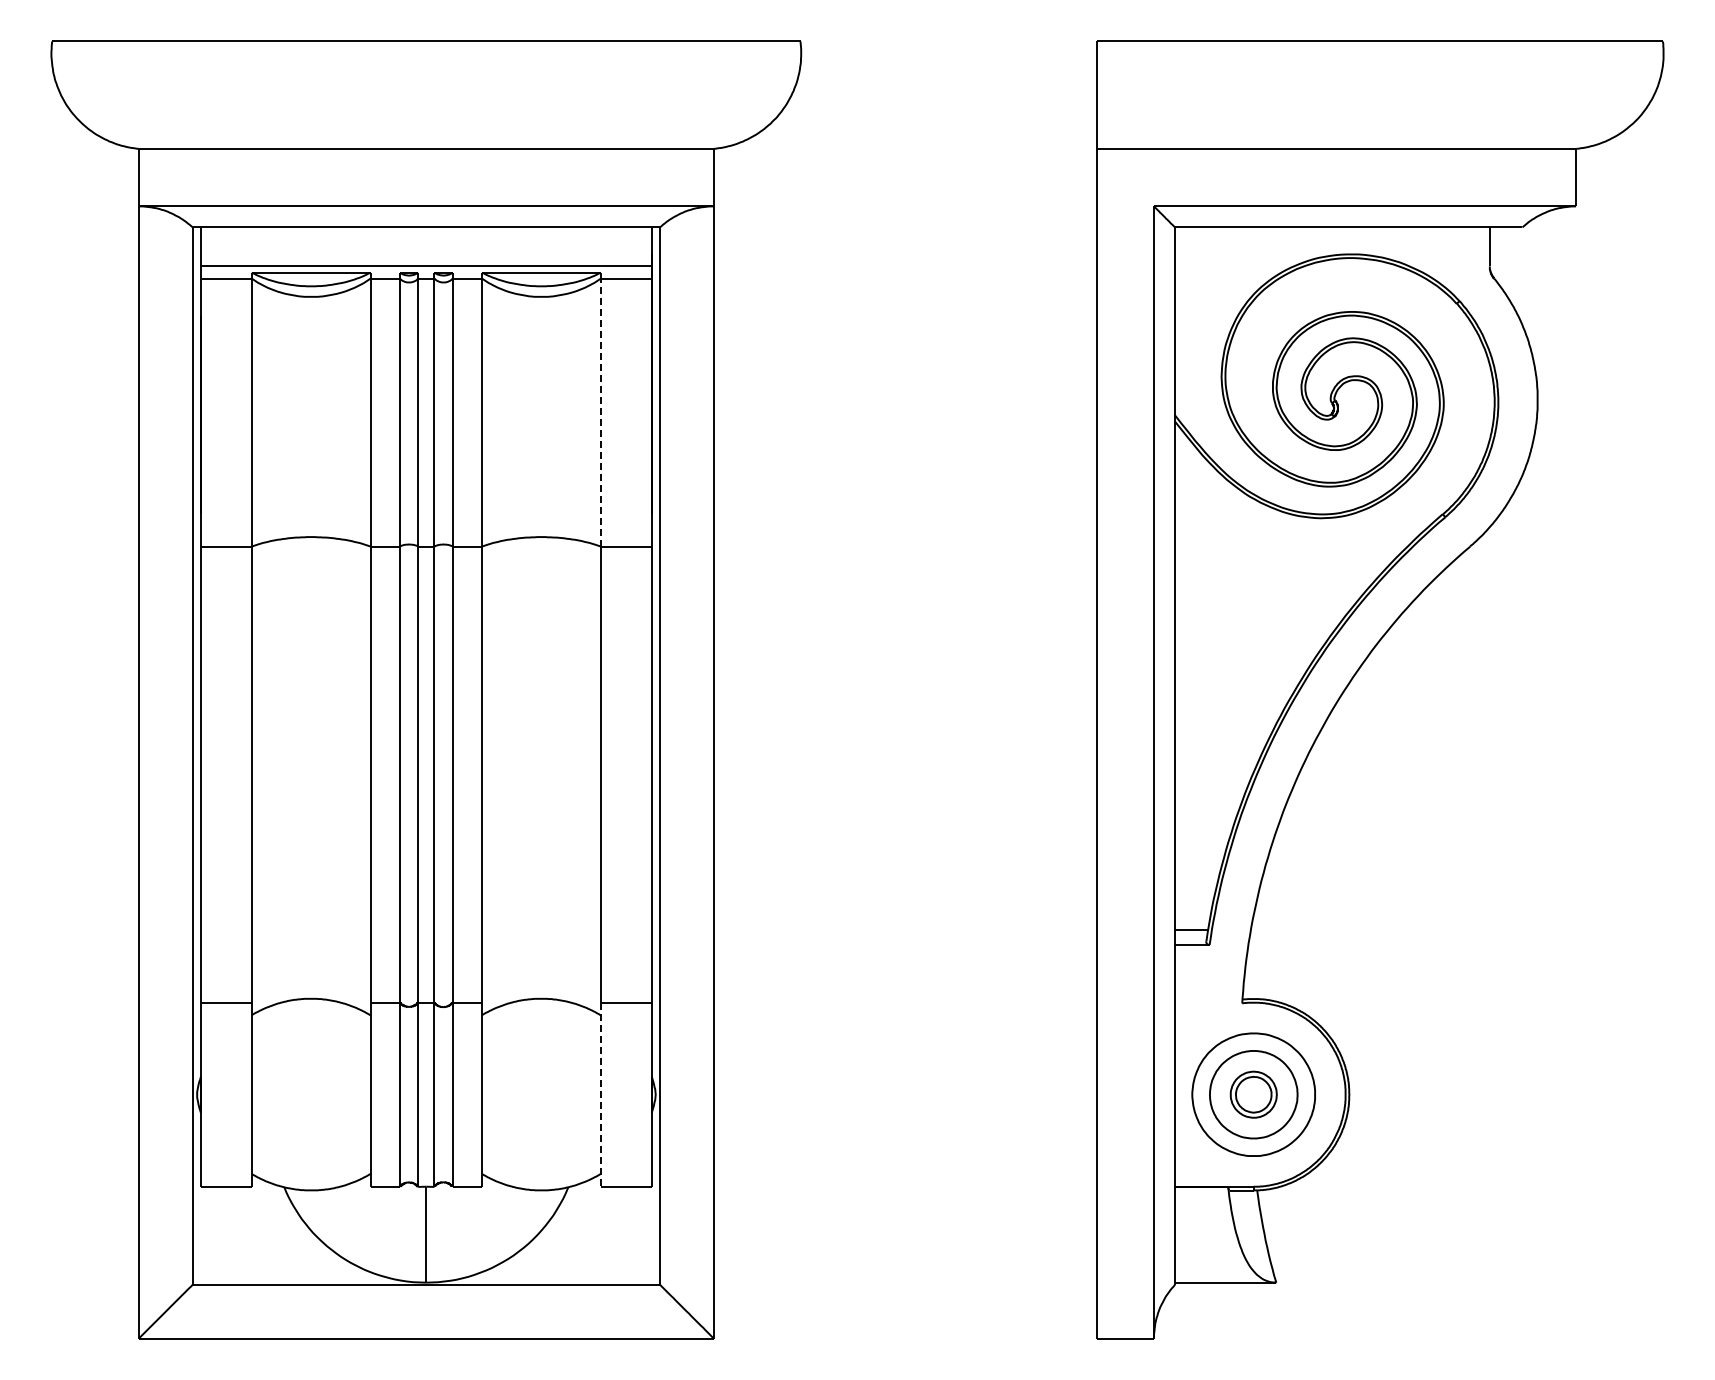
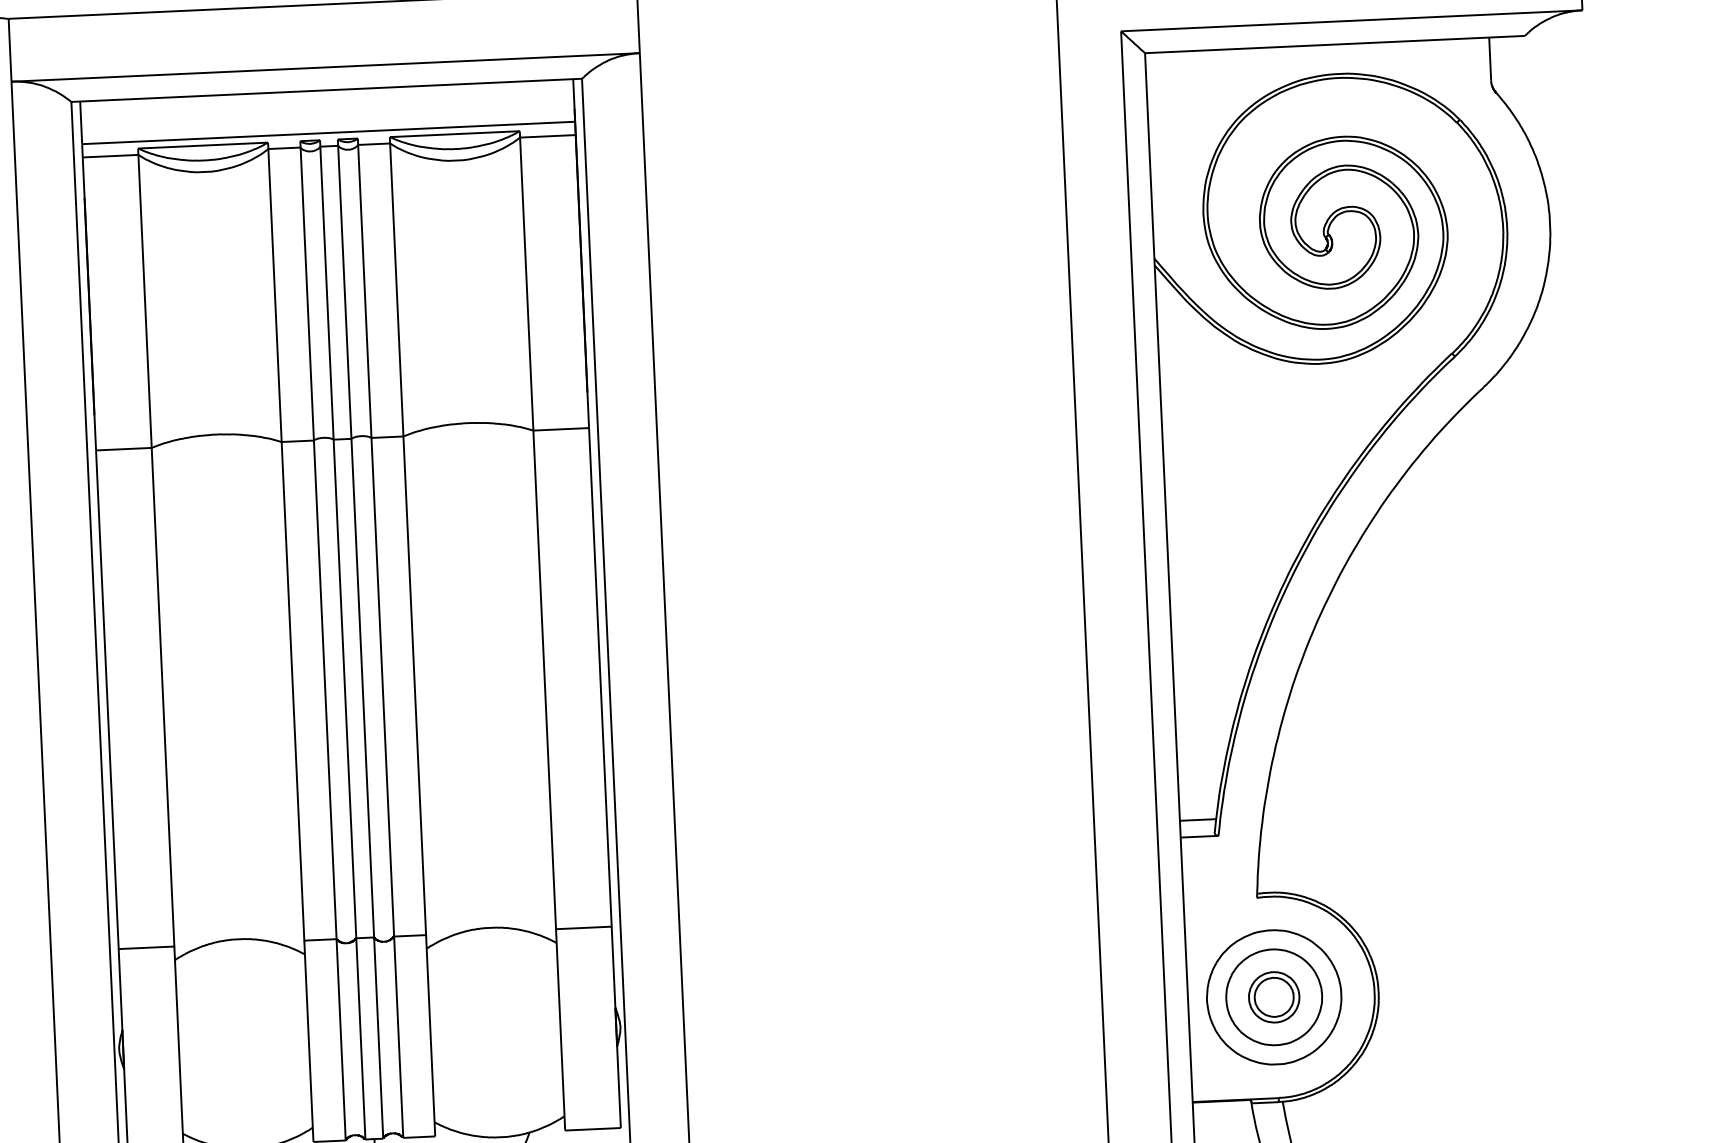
line: (600, 413) -> (526, 285), dashed -> solid
line: (600, 1094) -> (560, 1029), dashed -> solid

